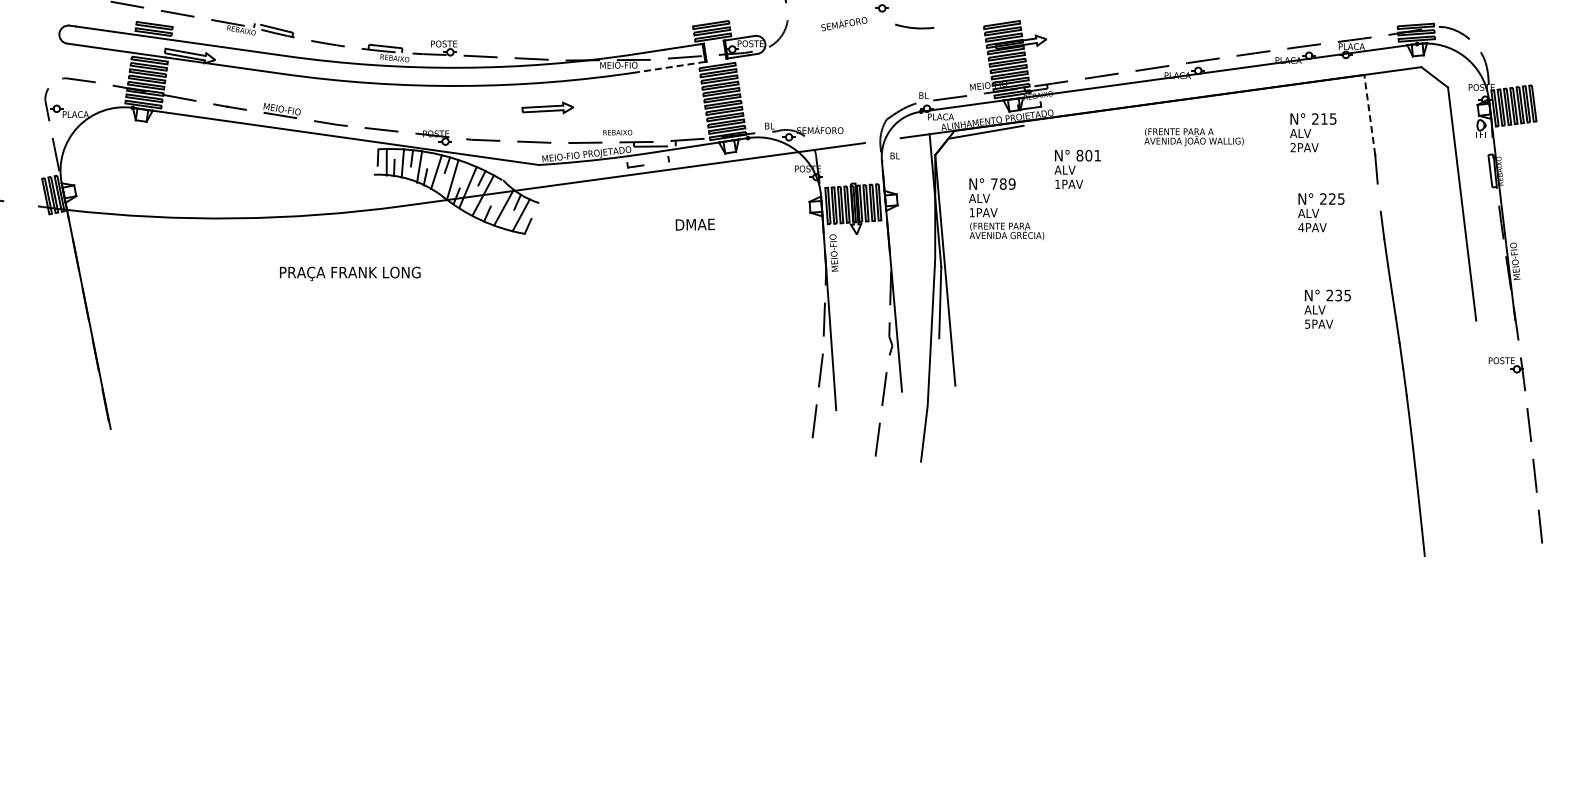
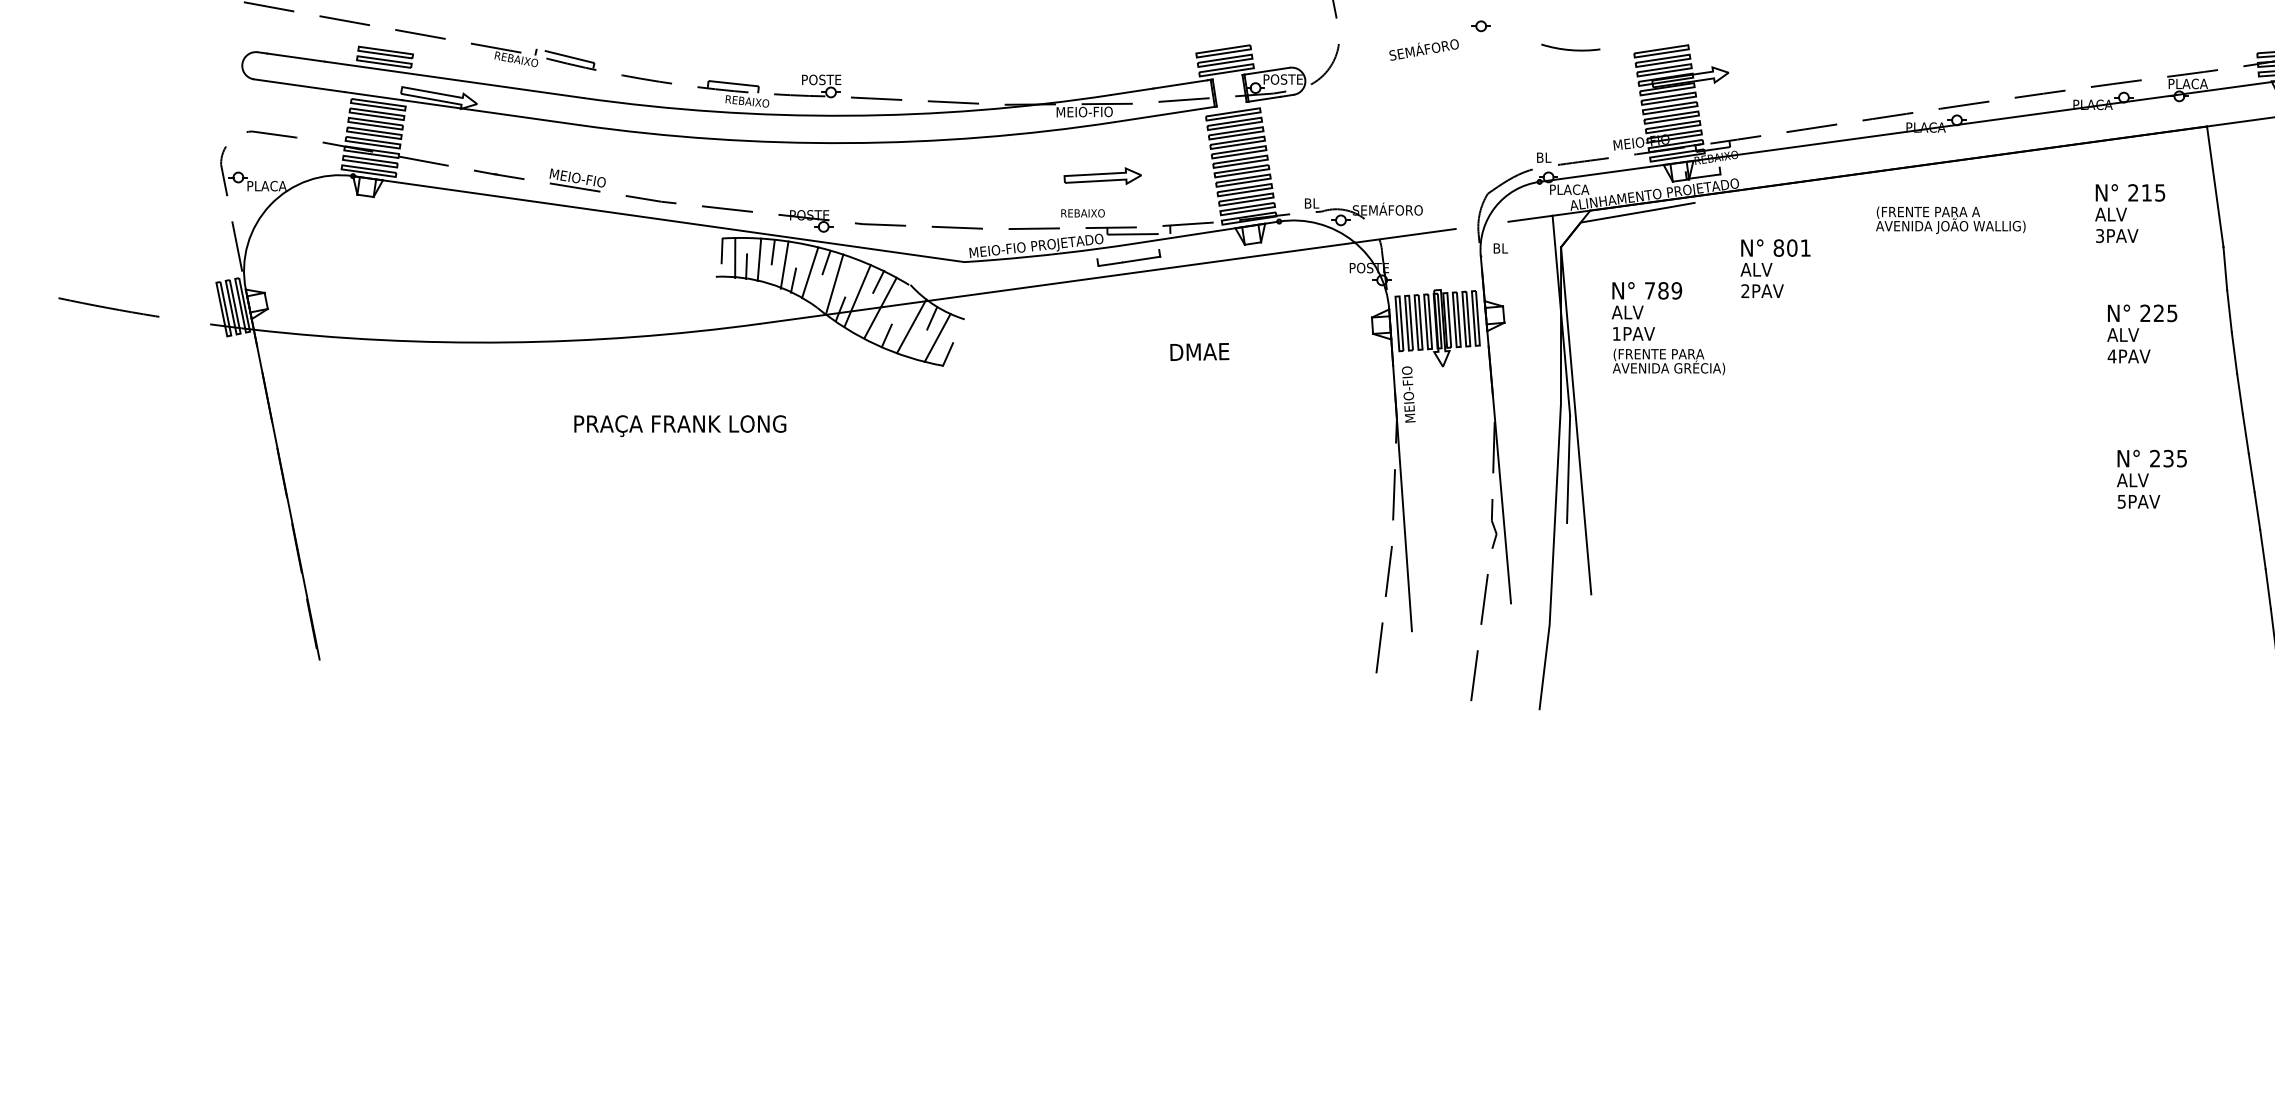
arc: (914, 27) -> (1570, 49), moved
line: (671, 67) -> (1163, 115), dashed -> solid
part: (547, 107) -> (1102, 175), moved
line: (1369, 114) -> (2214, 186), dashed -> solid
text: (1292, 147) -> (2098, 235), 2PAV -> 3PAV
line: (656, 163) -> (1141, 259), added
text: (1057, 183) -> (1745, 289), 1PAV -> 2PAV
line: (1378, 197) -> (2228, 311), added

